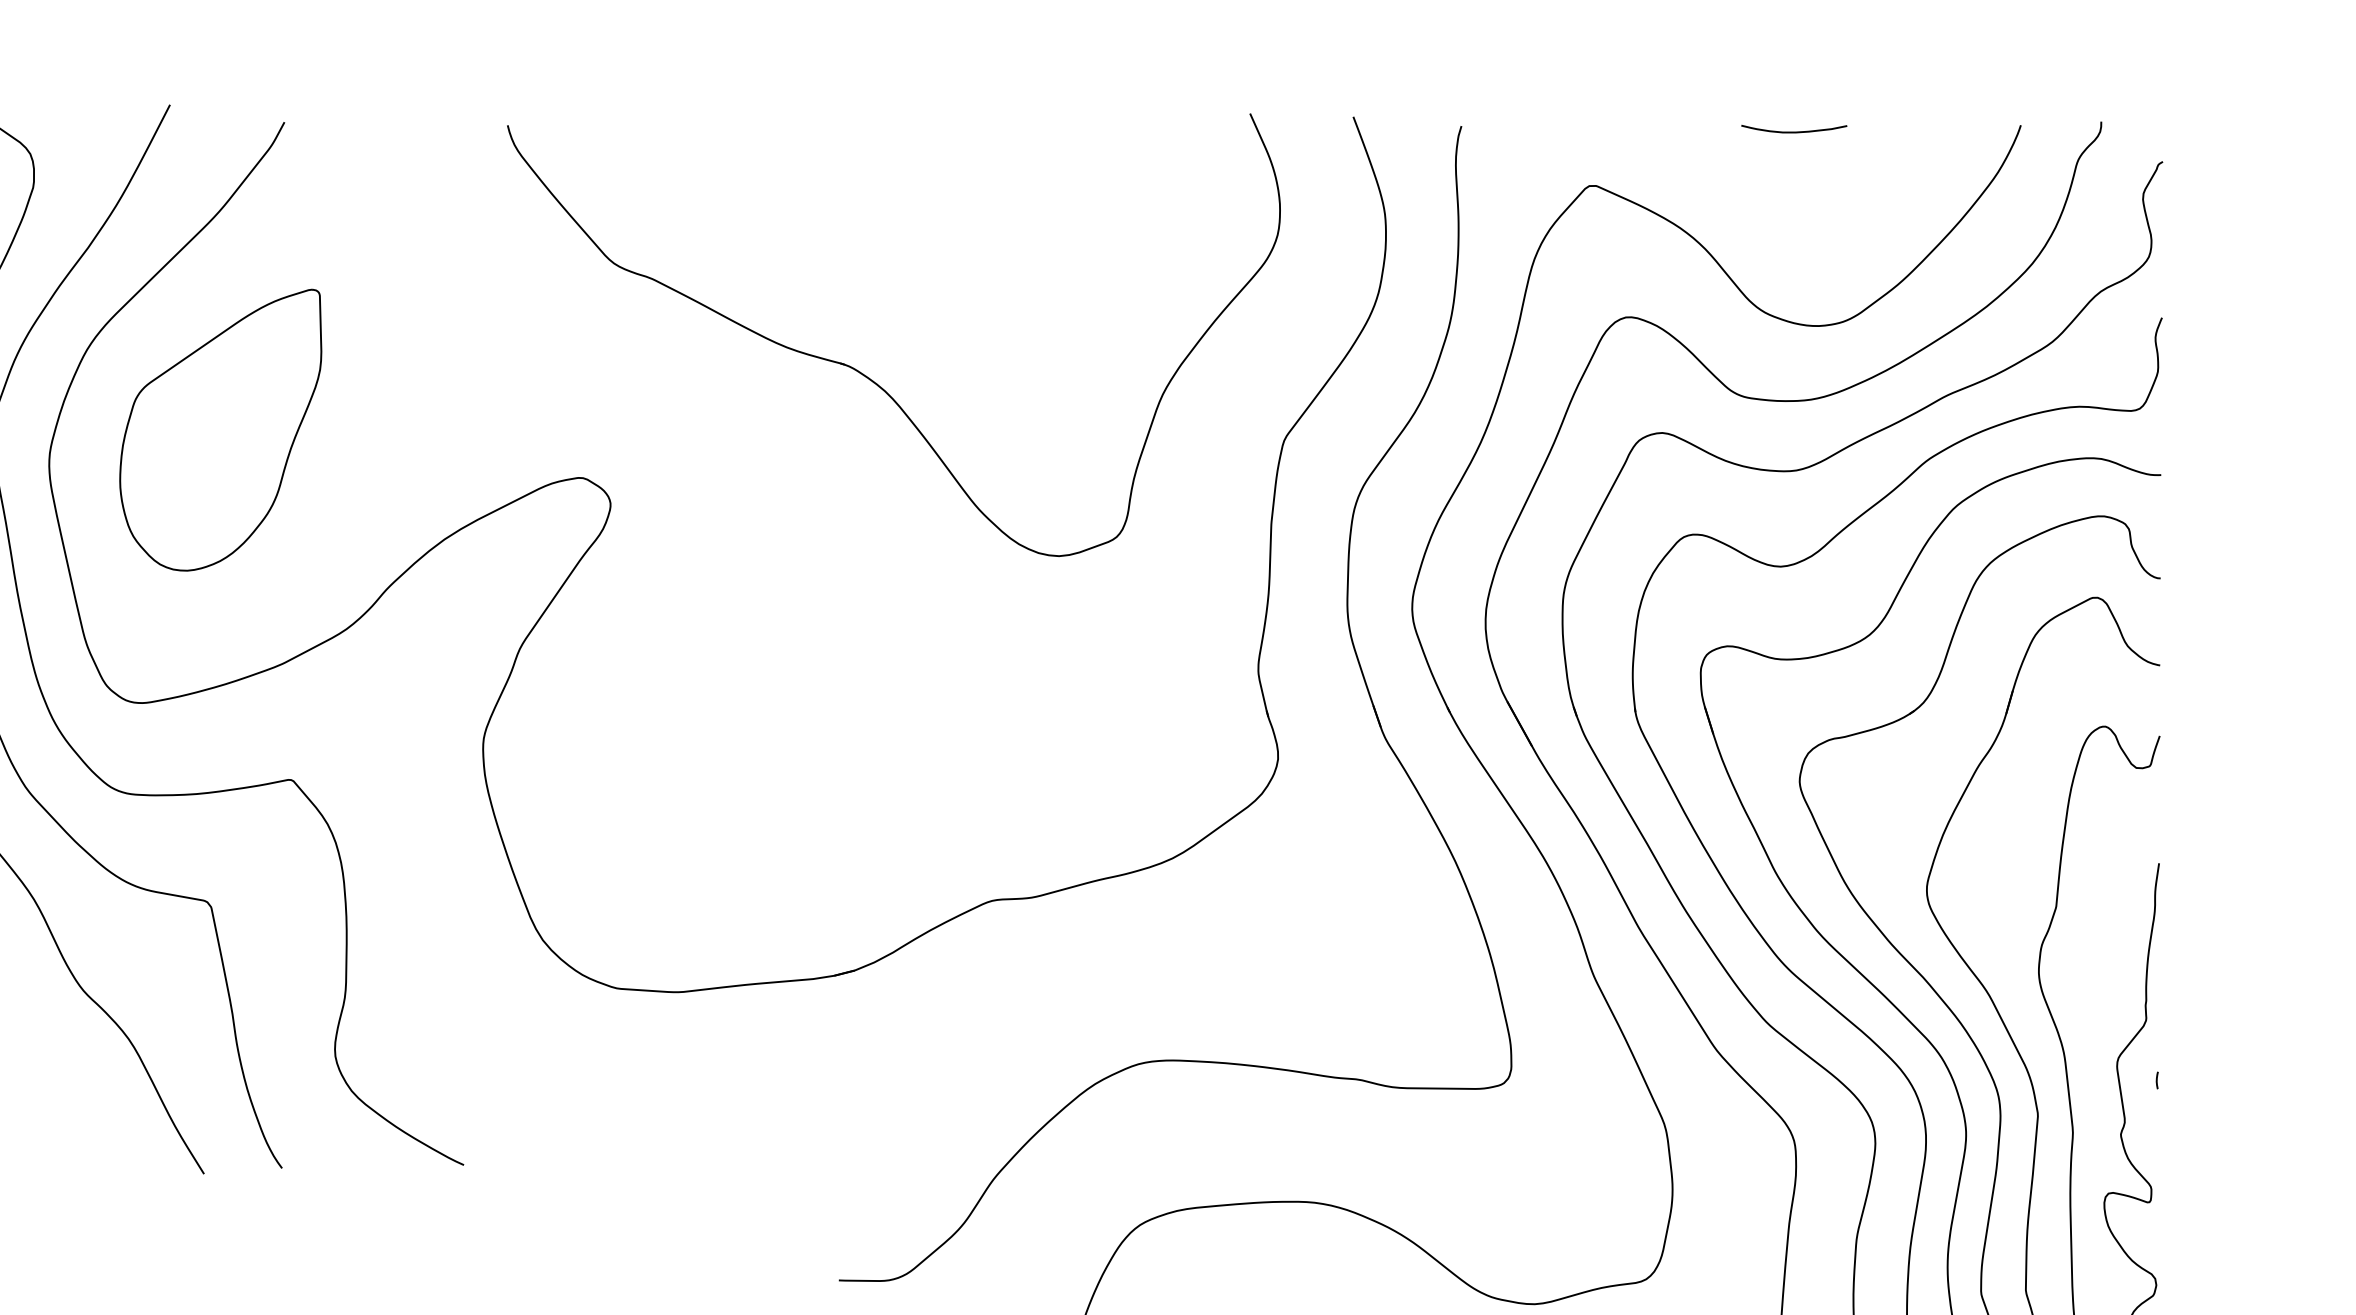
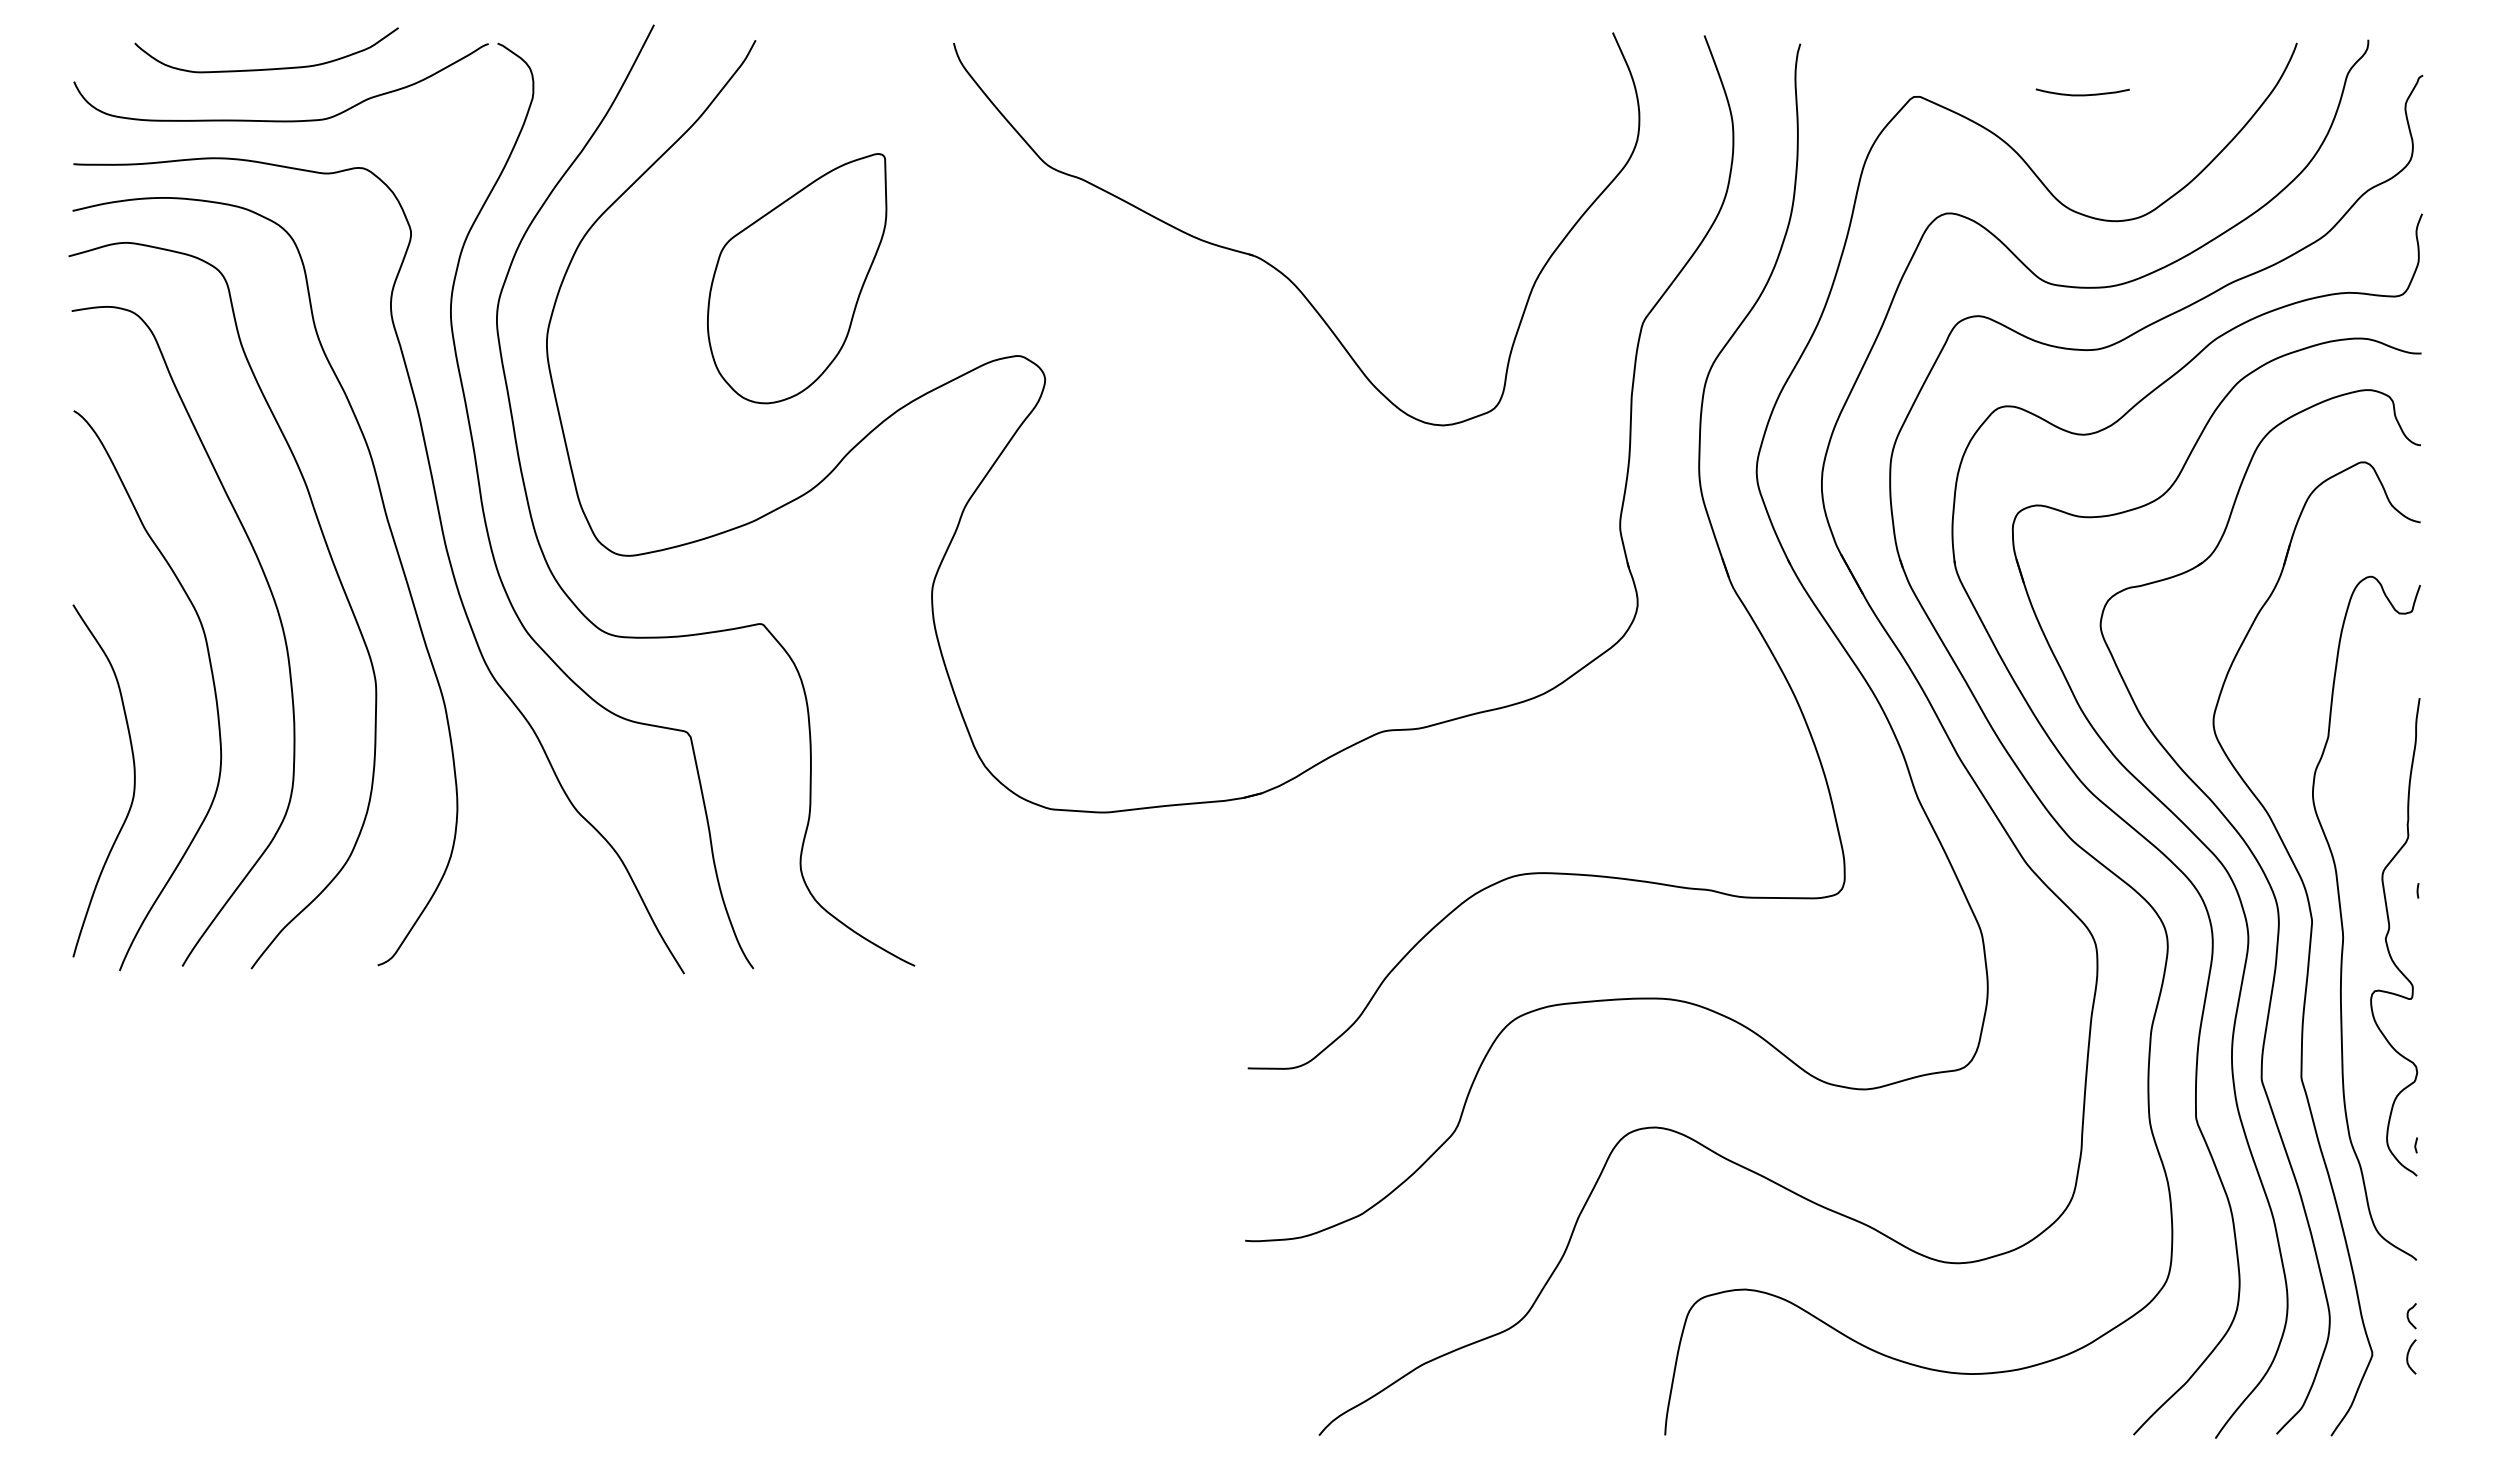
curve: (1793, 131) -> (2082, 94), moved
part: (221, 430) -> (797, 278), moved

